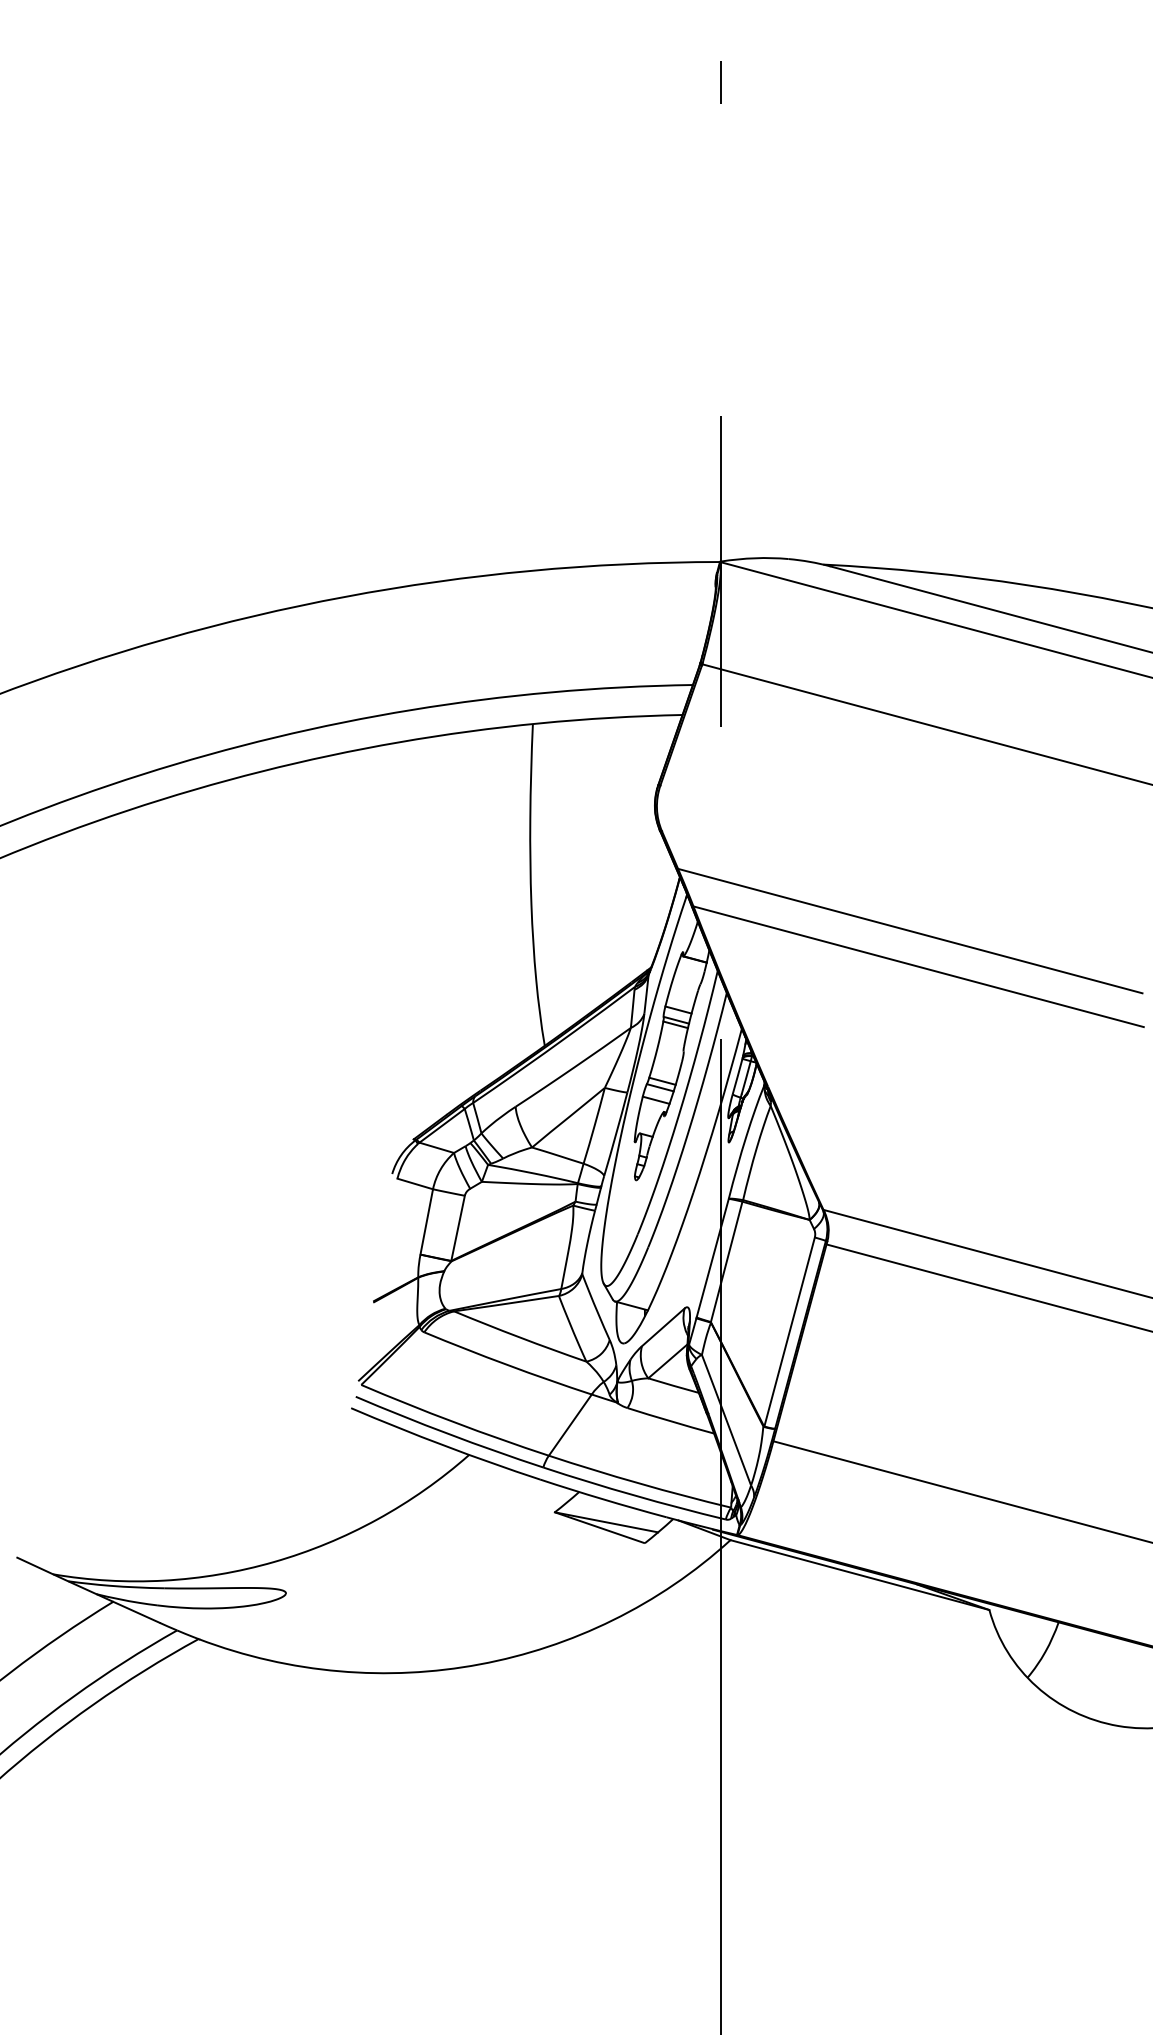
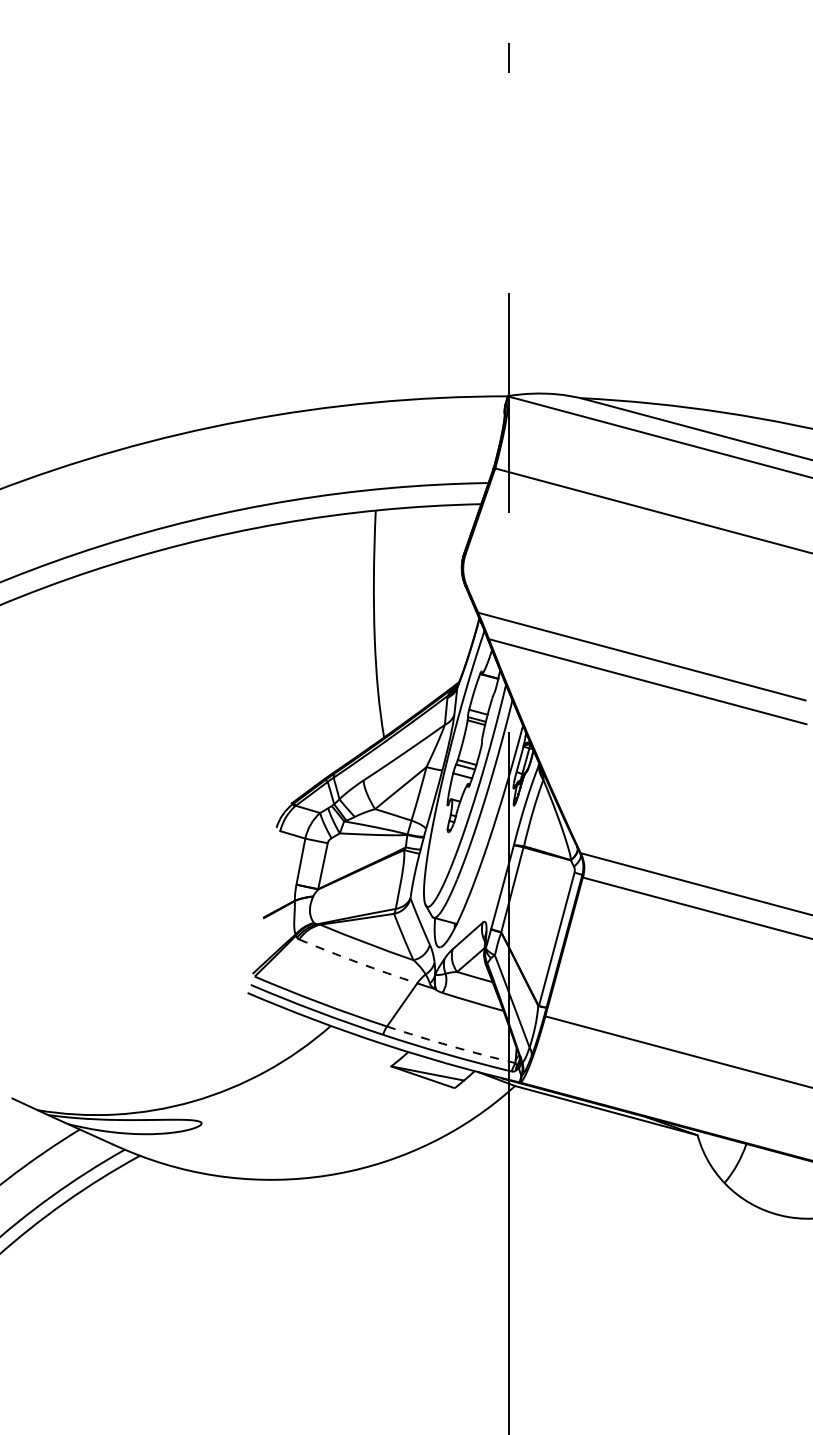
arc: (507, 1364) -> (357, 962), solid -> dashed
arc: (638, 1484) -> (450, 1046), solid -> dashed

